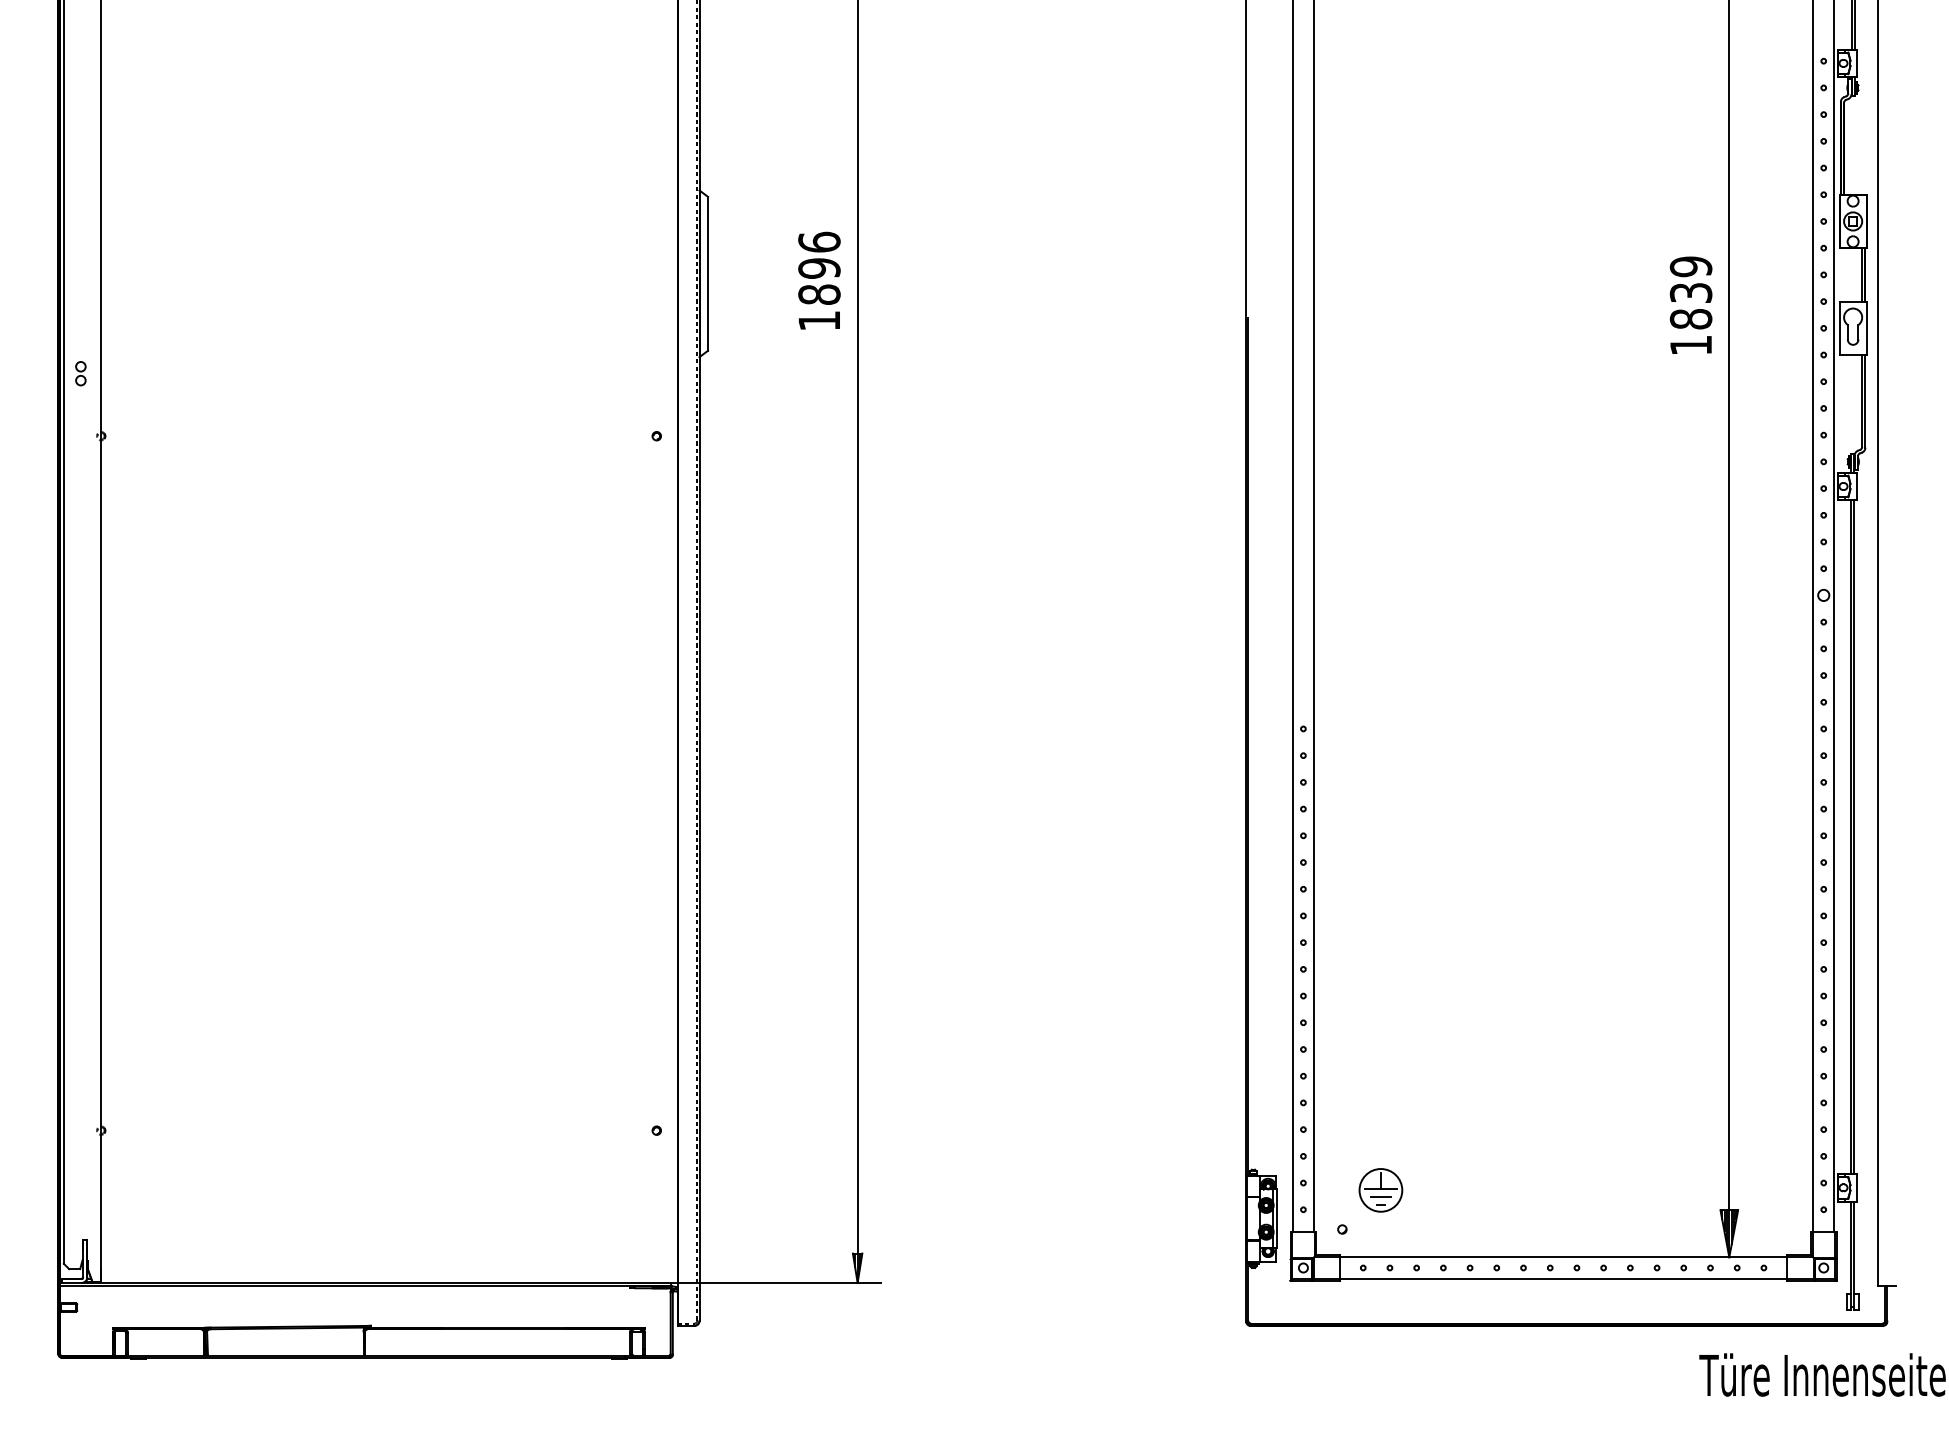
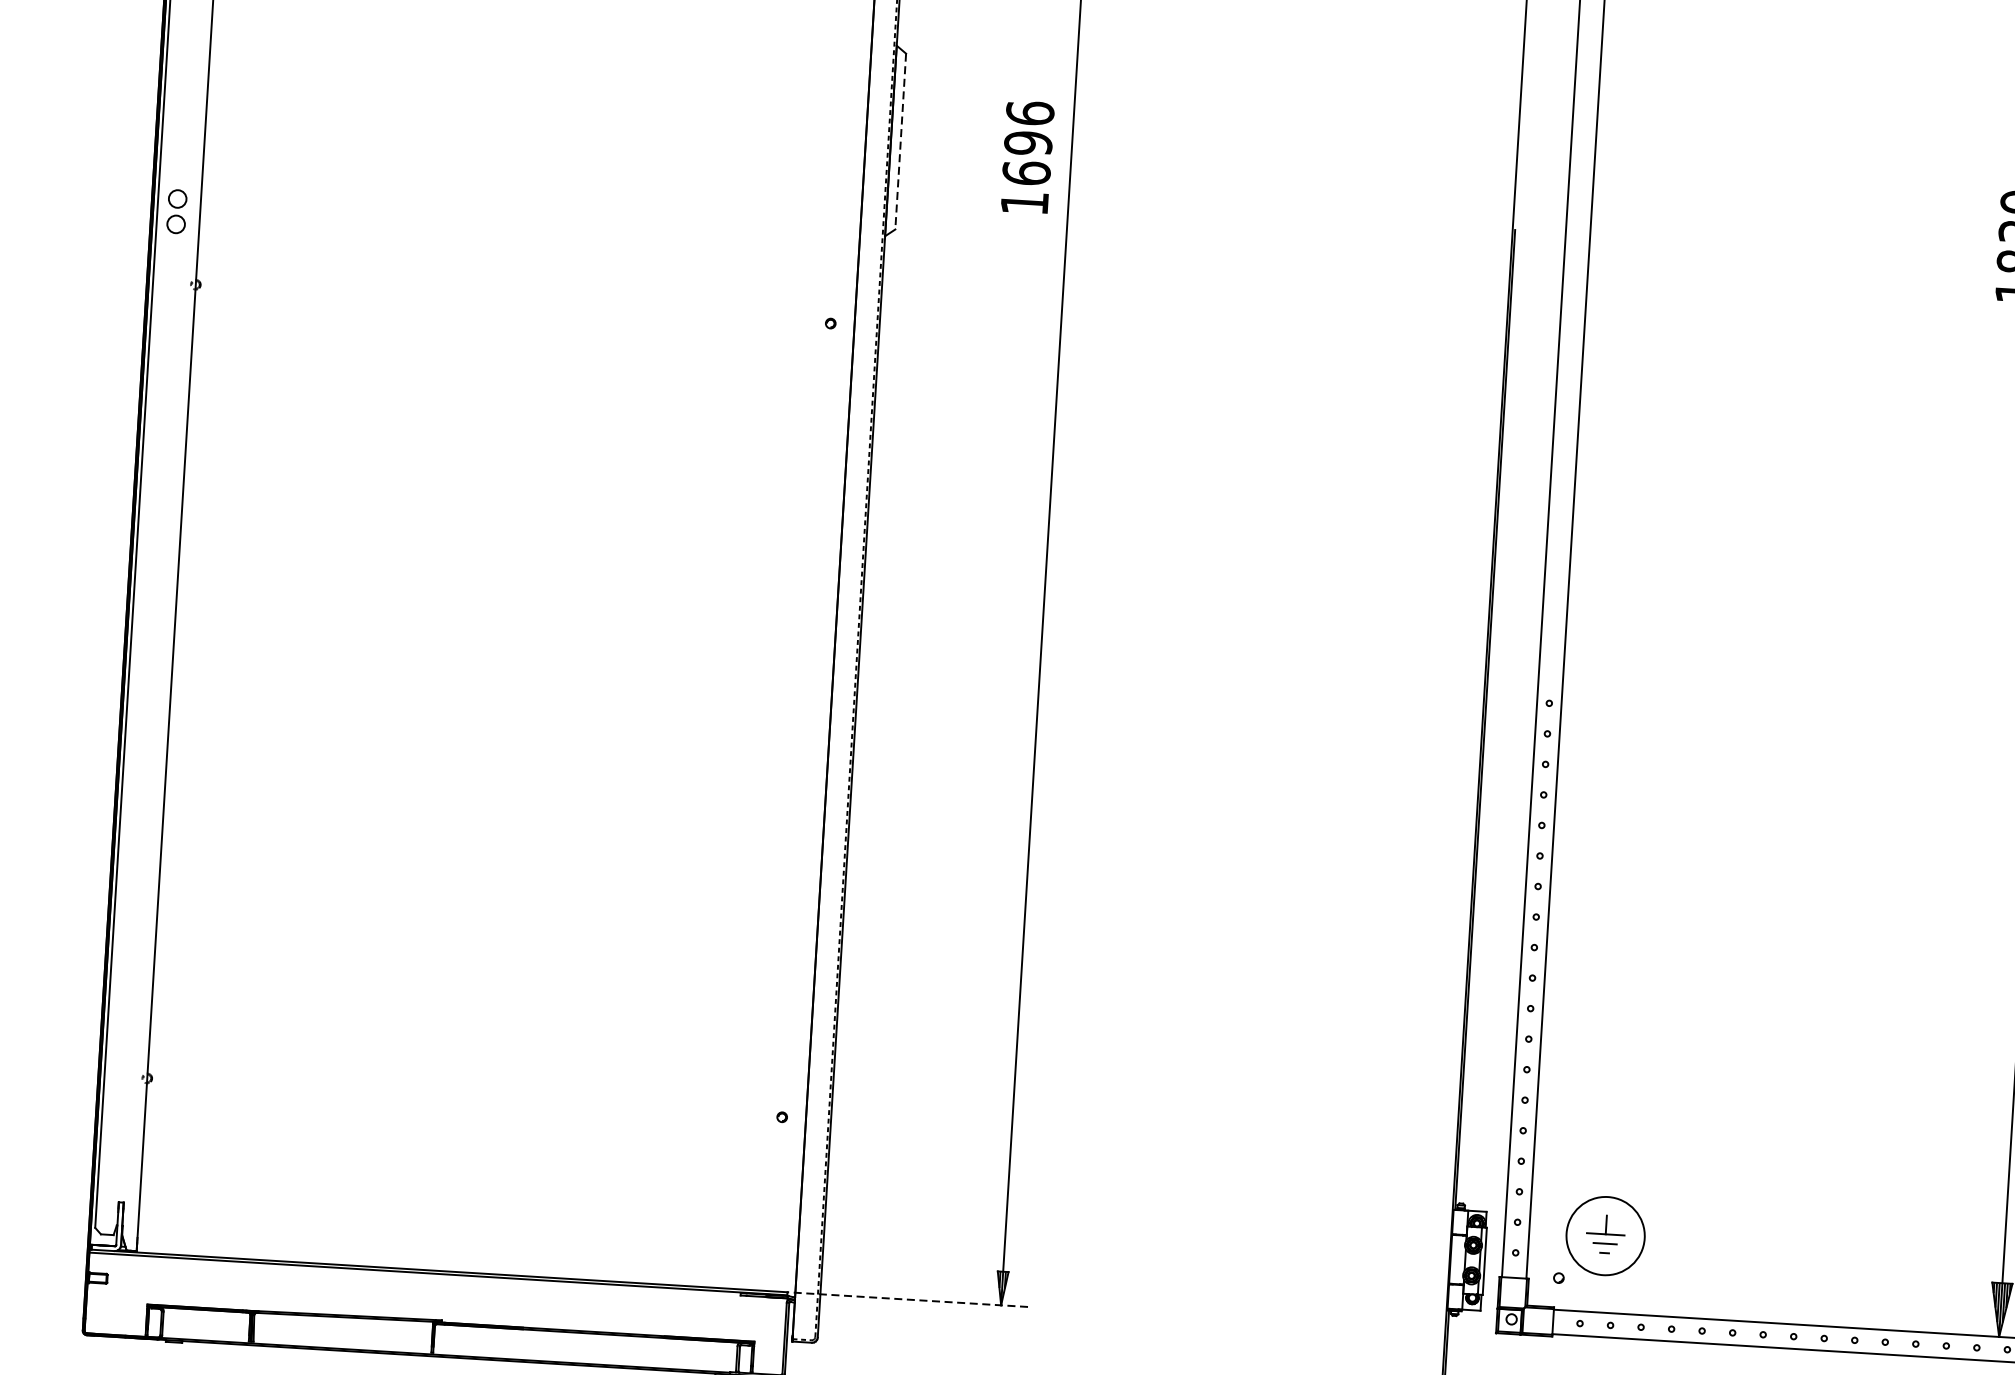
line: (708, 273) -> (901, 141), solid -> dashed
text: (819, 294) -> (1026, 172), 1896 -> 1696
part: (80, 373) -> (176, 211), size x1.6
circle: (1380, 1190) -> (1605, 1236), size x1.6
line: (775, 1282) -> (907, 1299), solid -> dashed

